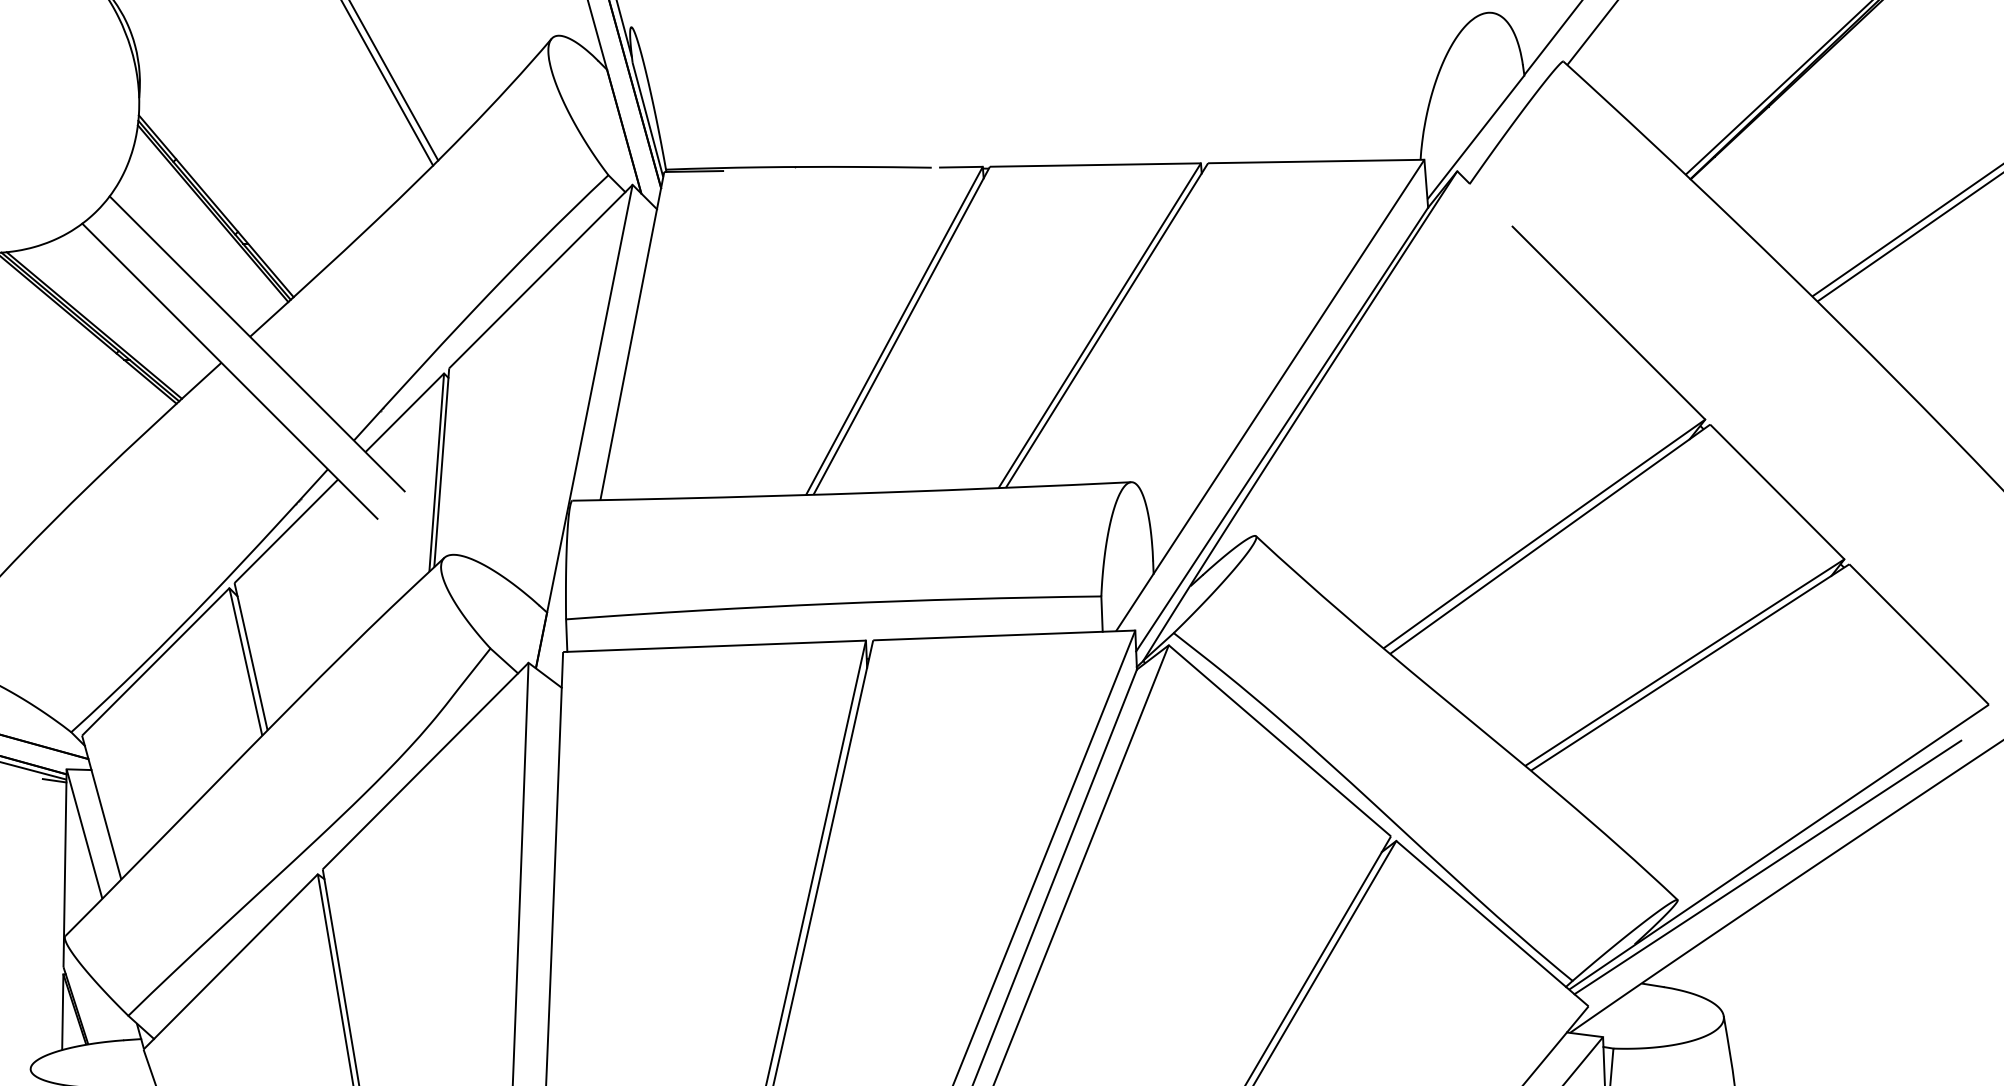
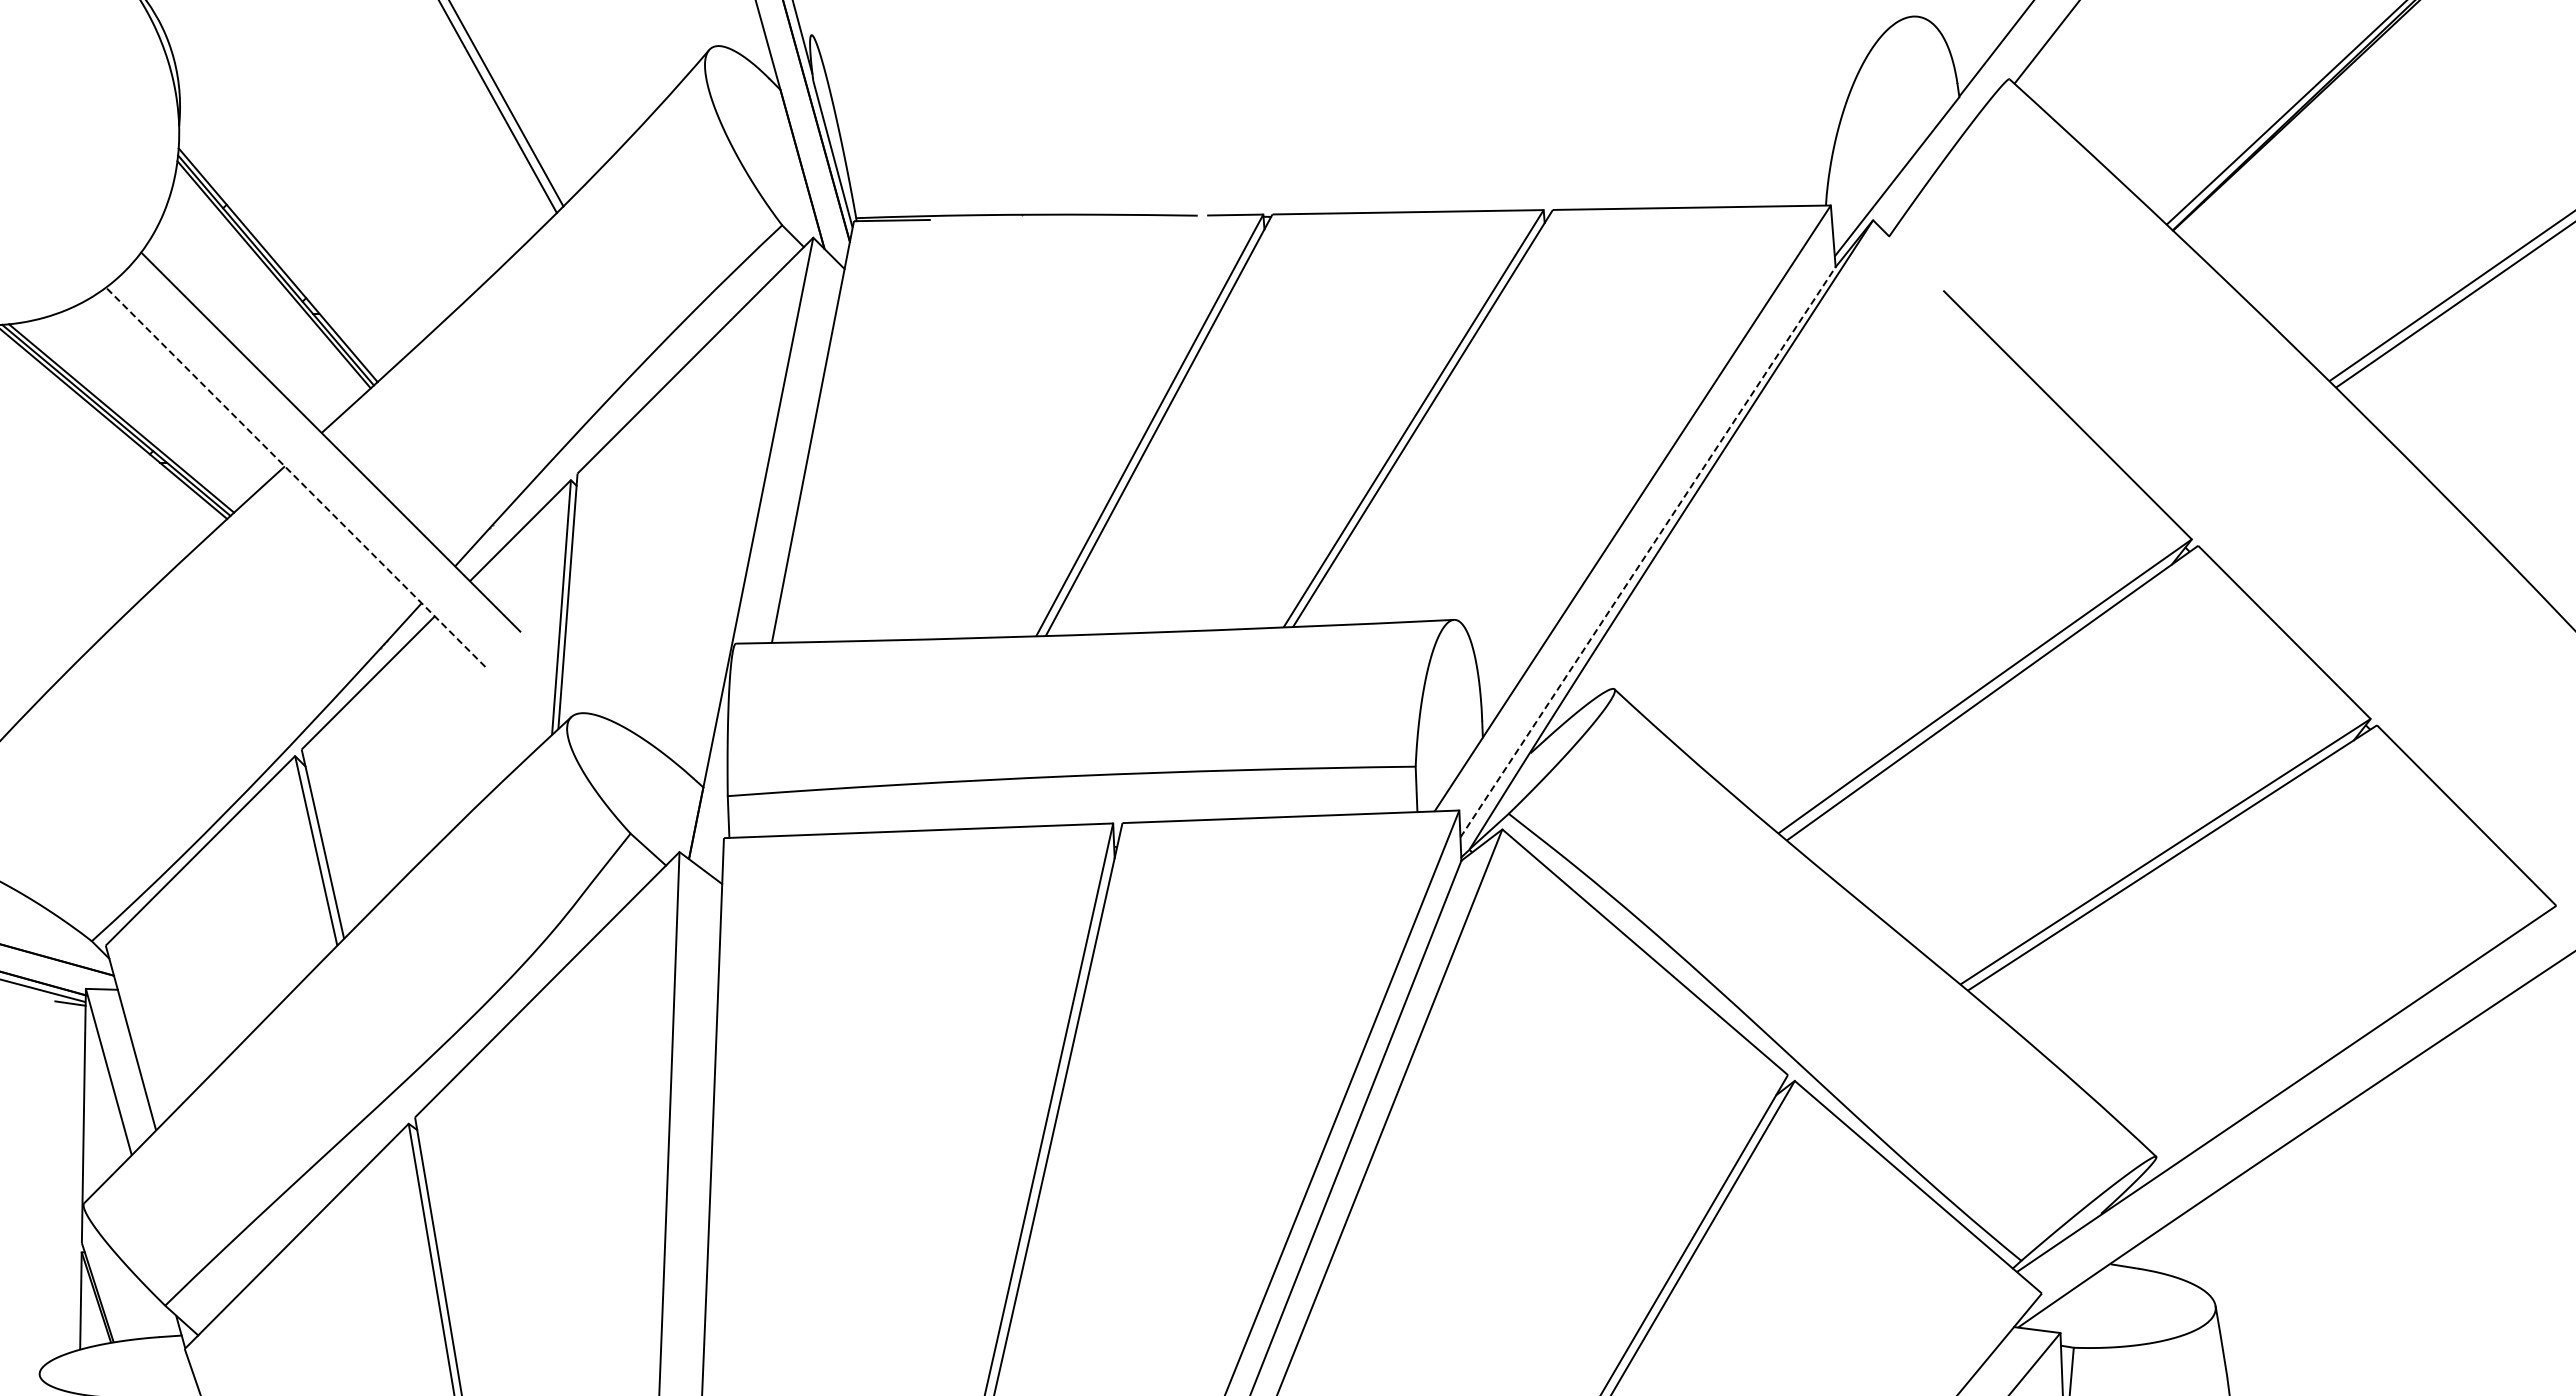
line: (229, 370) -> (295, 476), solid -> dashed
line: (1282, 429) -> (1648, 551), solid -> dashed
line: (1767, 867) -> (2271, 1114), removed

